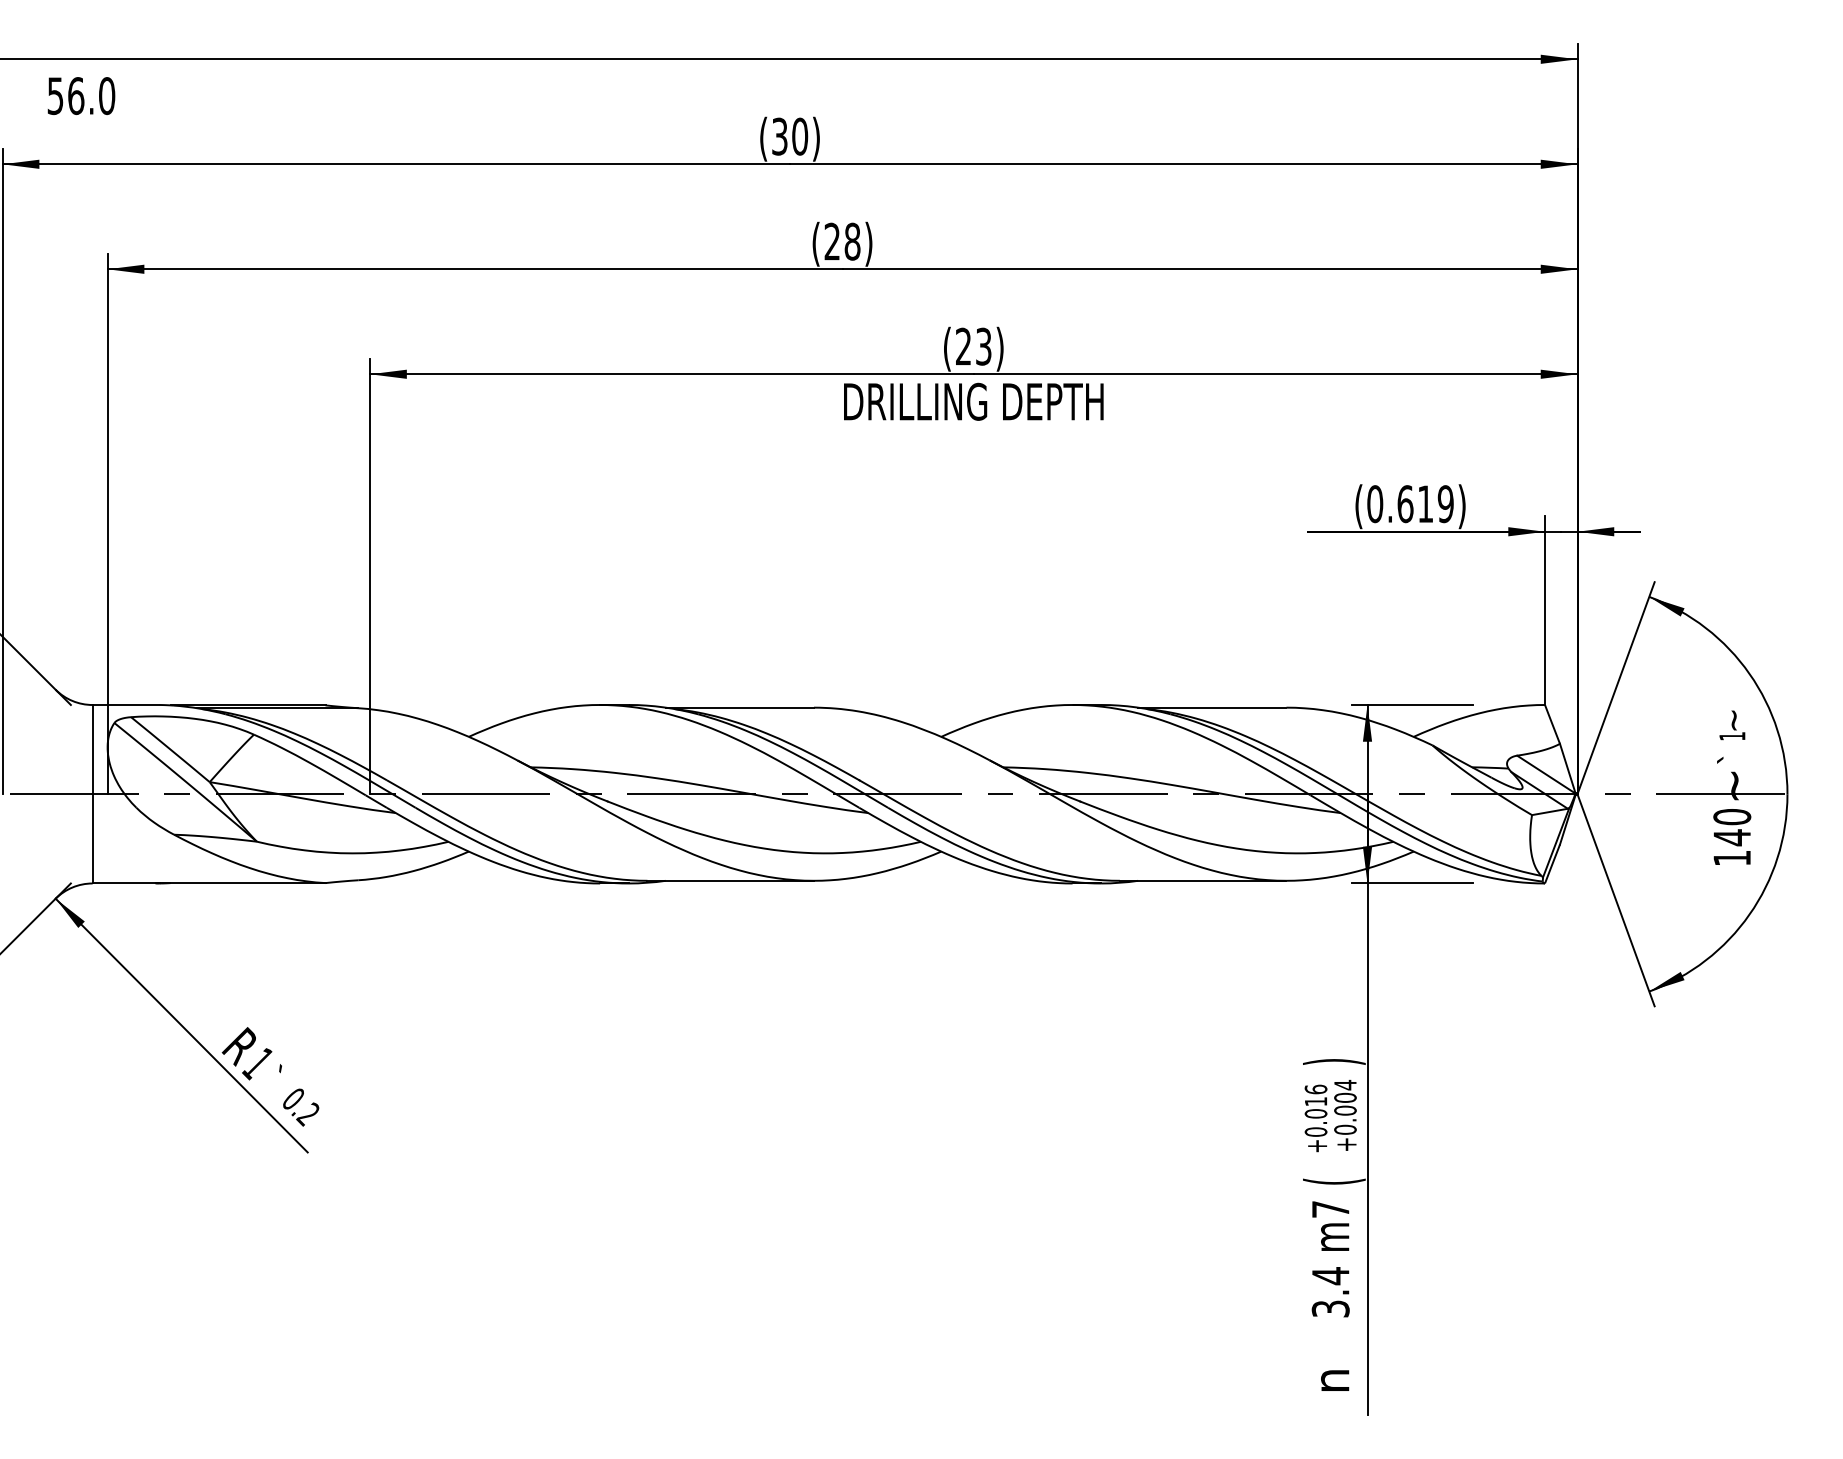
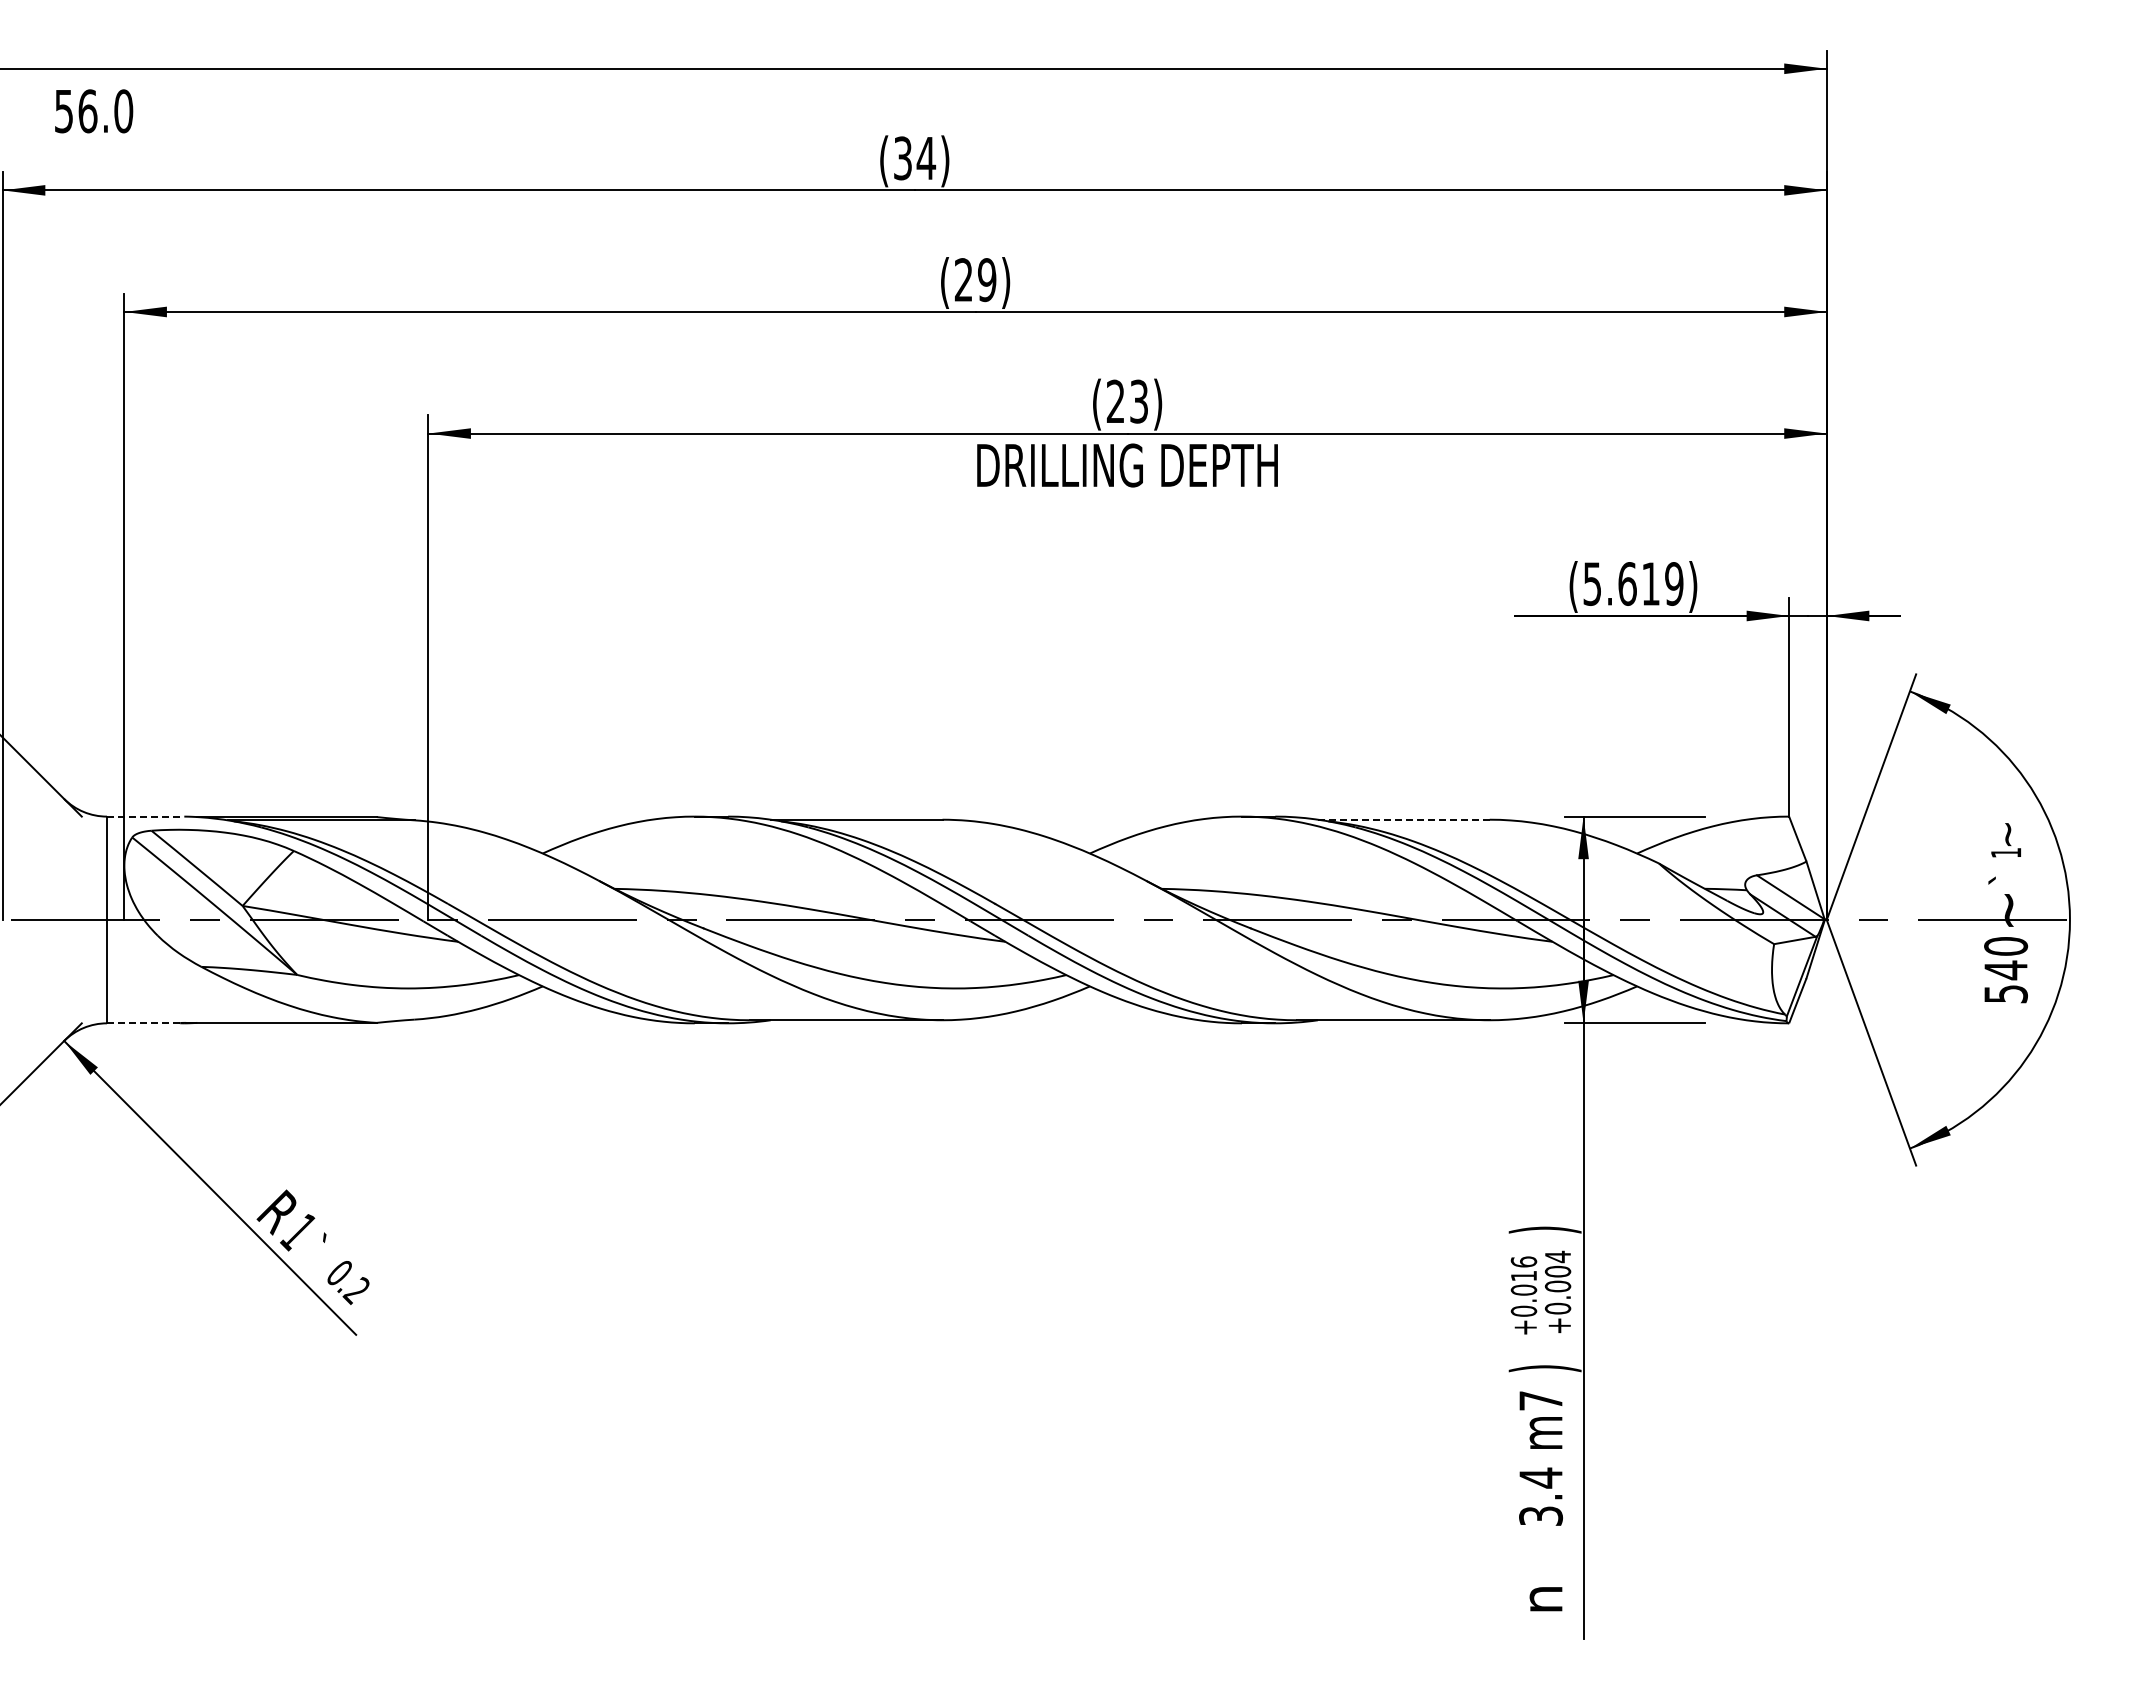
text: (800, 136) -> (926, 158), (30) -> (34)
text: (852, 242) -> (987, 280), (28) -> (29)
text: (1375, 503) -> (1592, 583), (0.619) -> (5.619)
line: (125, 704) -> (145, 816), solid -> dashed
line: (1212, 707) -> (1403, 819), solid -> dashed
text: (1731, 858) -> (2005, 994), 140 -> 540
line: (125, 883) -> (145, 1023), solid -> dashed
text: (1333, 1181) -> (1544, 1368), ( -> )

